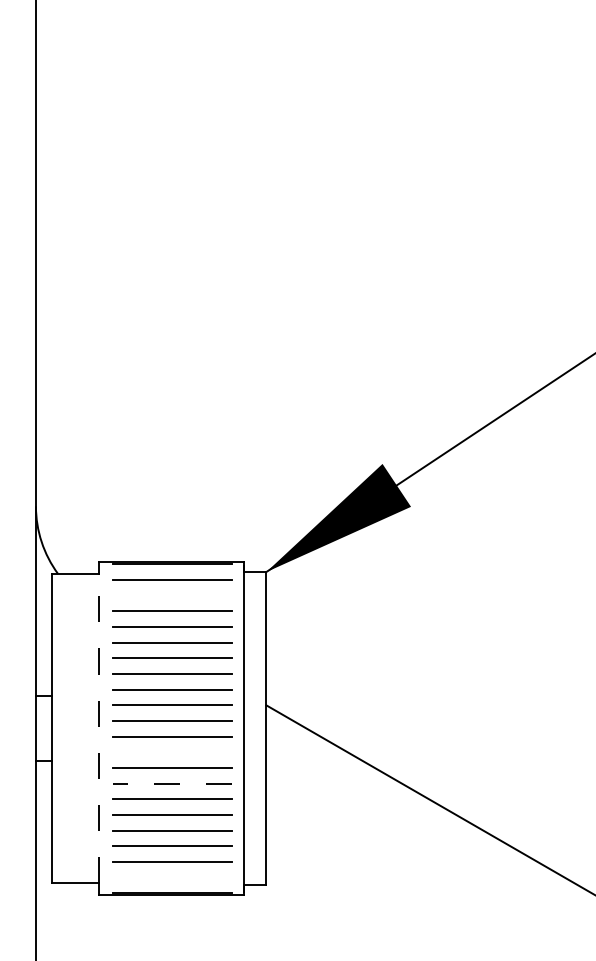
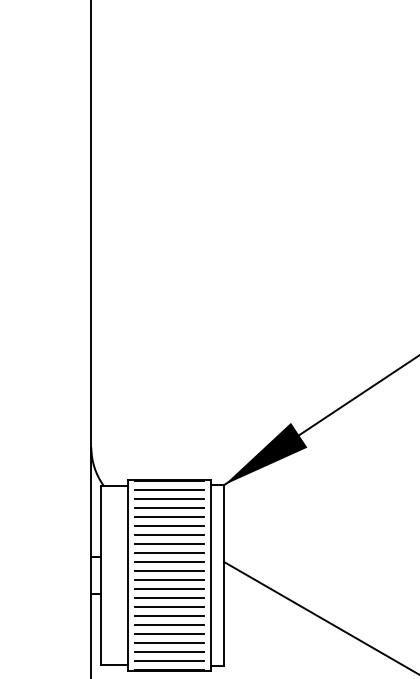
line: (171, 595) -> (169, 498), added
line: (98, 727) -> (127, 574), dashed -> solid
line: (171, 751) -> (169, 588), added
line: (171, 782) -> (169, 606), dashed -> solid
line: (171, 878) -> (169, 661), added

